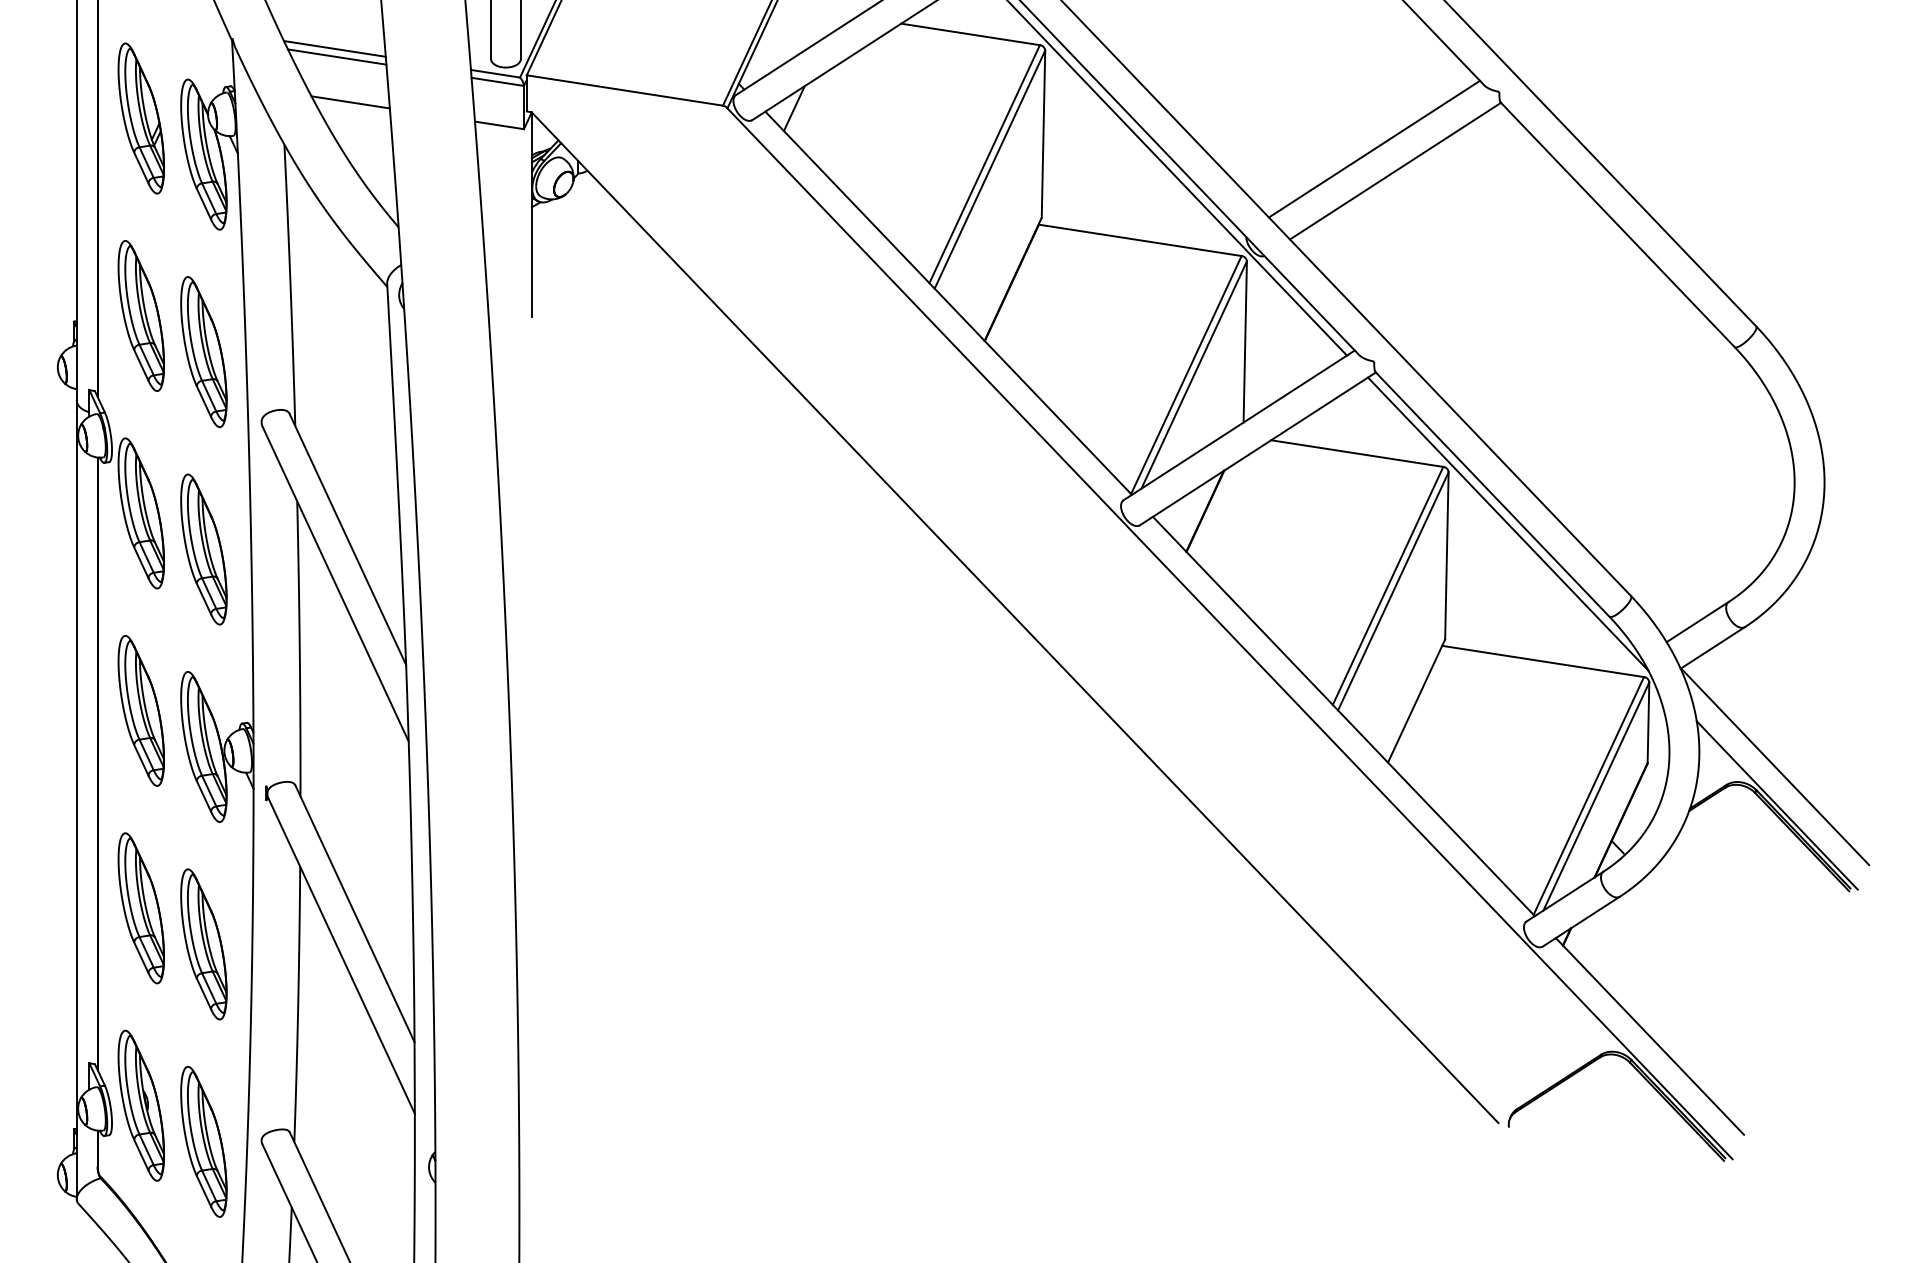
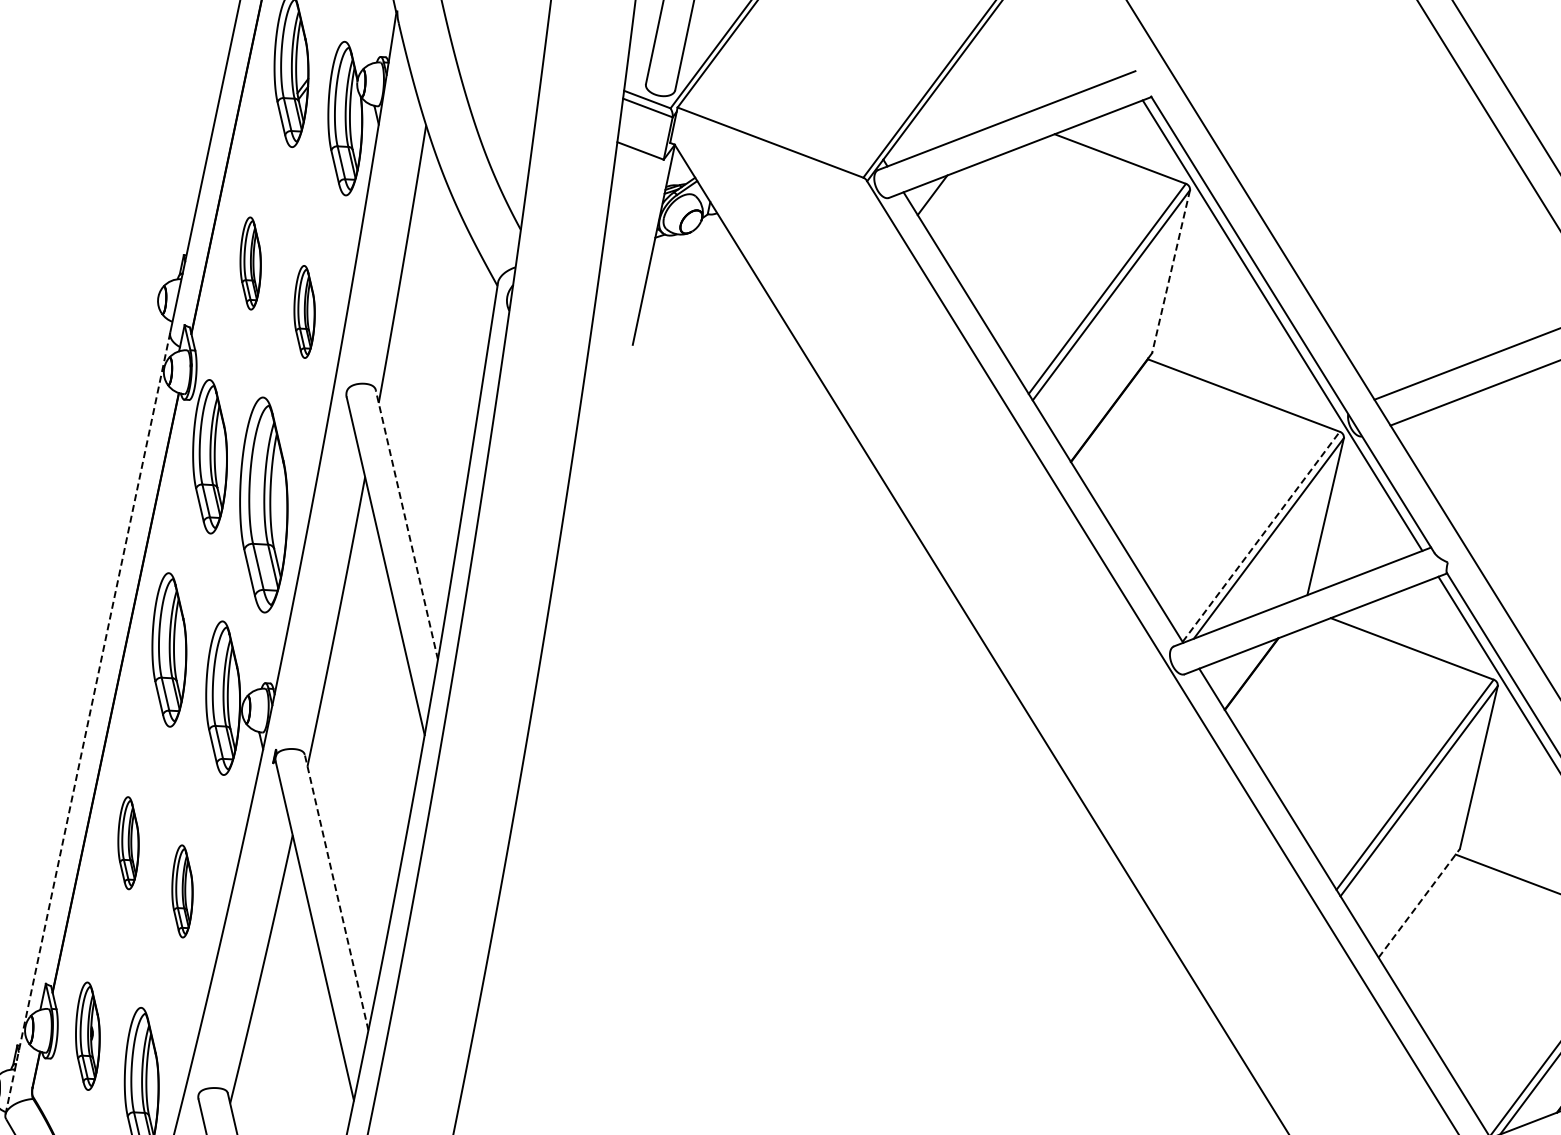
line: (334, 48) -> (494, 41), removed
line: (336, 56) -> (495, 49), removed
line: (350, 102) -> (499, 97), removed
line: (1043, 134) -> (1171, 272), solid -> dashed
part: (140, 315) -> (250, 262), size x0.6
part: (203, 352) -> (304, 312), size x0.6
line: (1186, 374) -> (1261, 536), solid -> dashed
line: (347, 539) -> (406, 524), solid -> dashed
part: (203, 549) -> (263, 504), size x1.4
line: (1416, 701) -> (1419, 903), solid -> dashed
line: (76, 800) -> (87, 724), solid -> dashed
part: (140, 908) -> (127, 843), size x0.6
line: (354, 913) -> (336, 892), solid -> dashed
part: (203, 944) -> (182, 891), size x0.6
part: (140, 1105) -> (87, 1035), size x0.7

